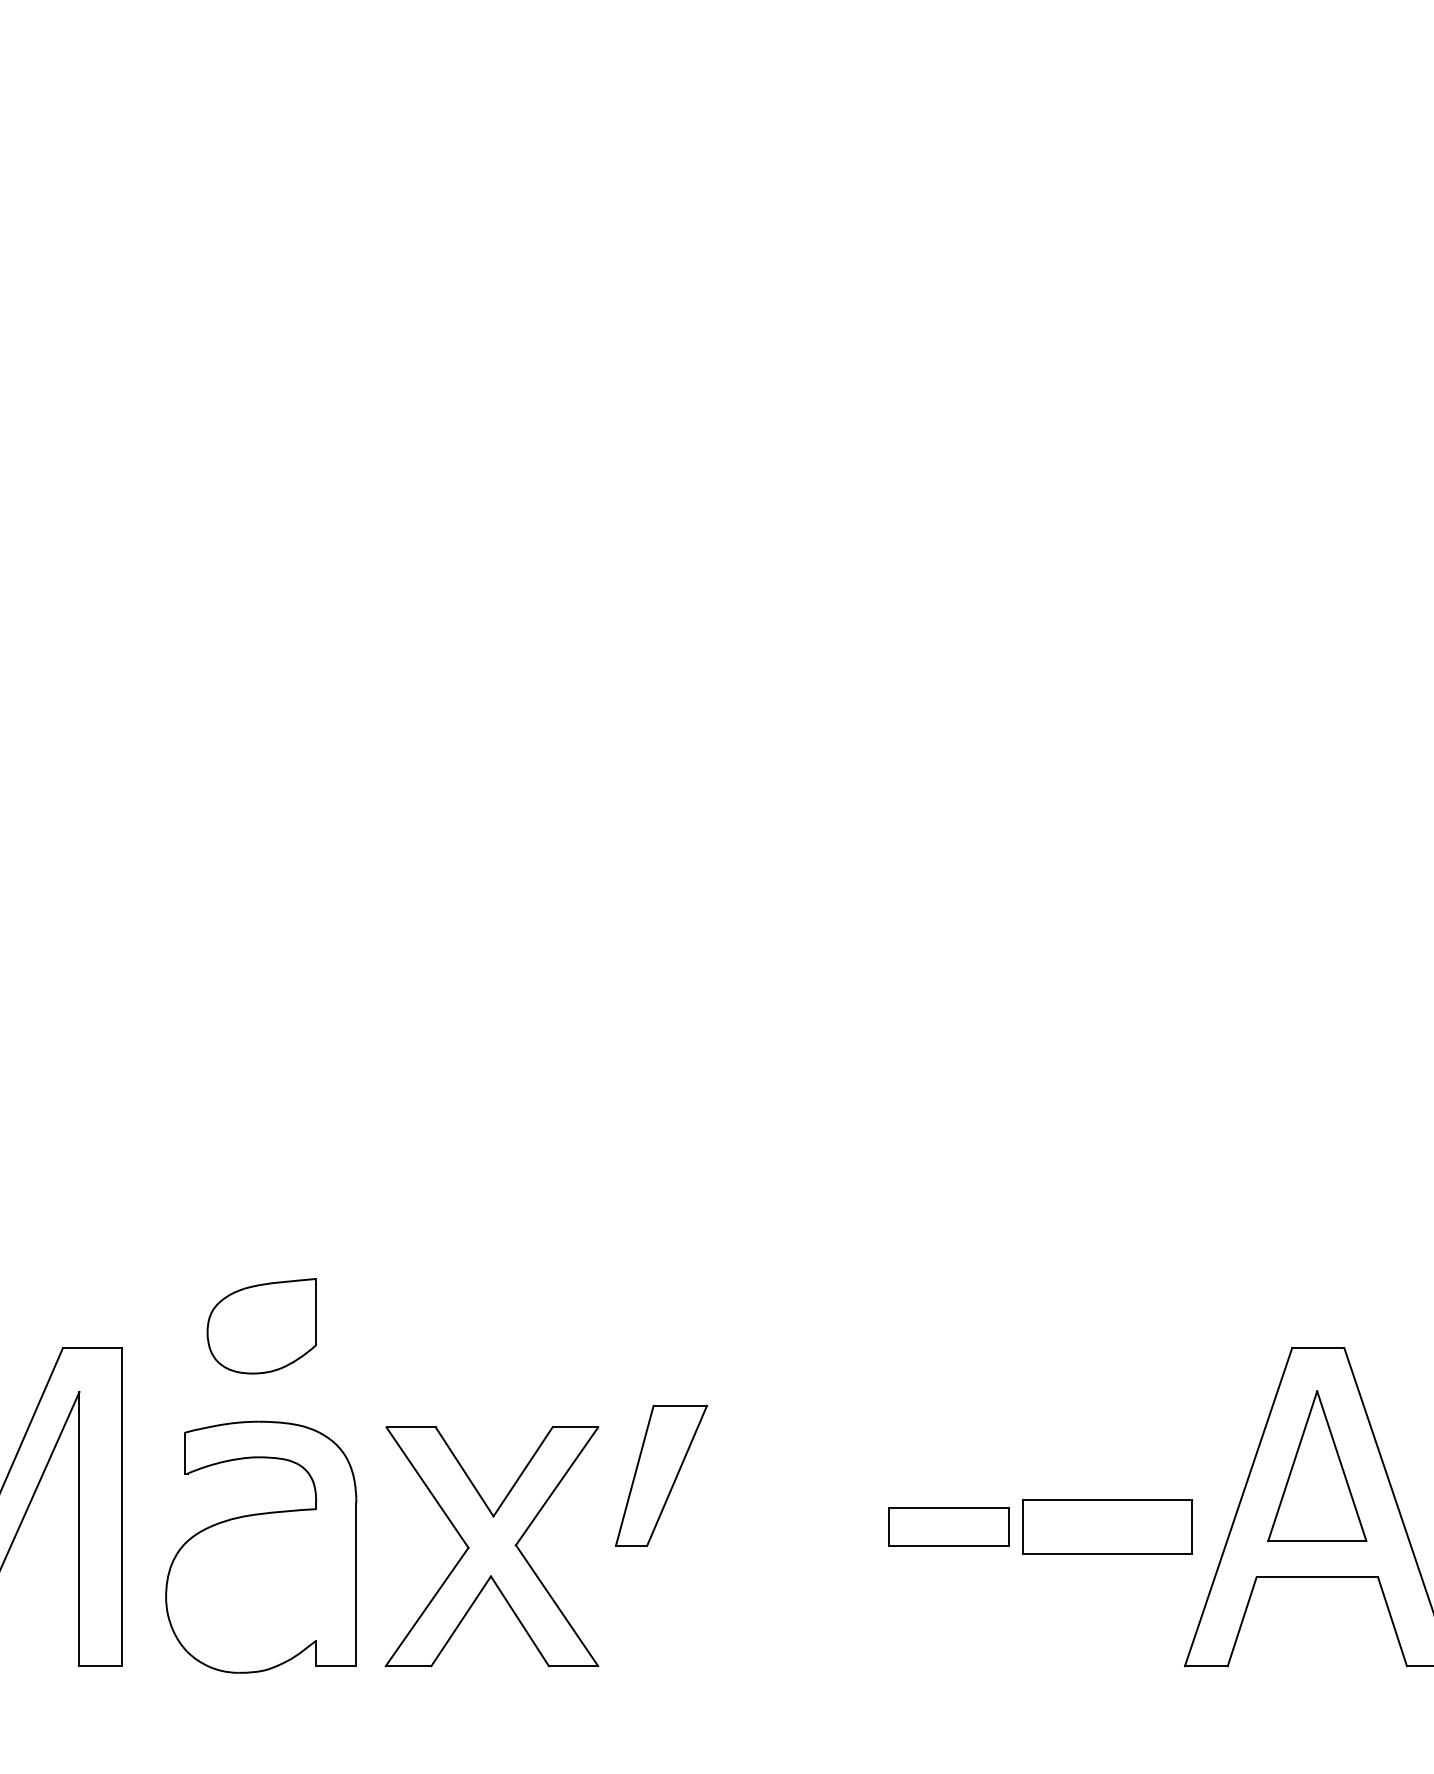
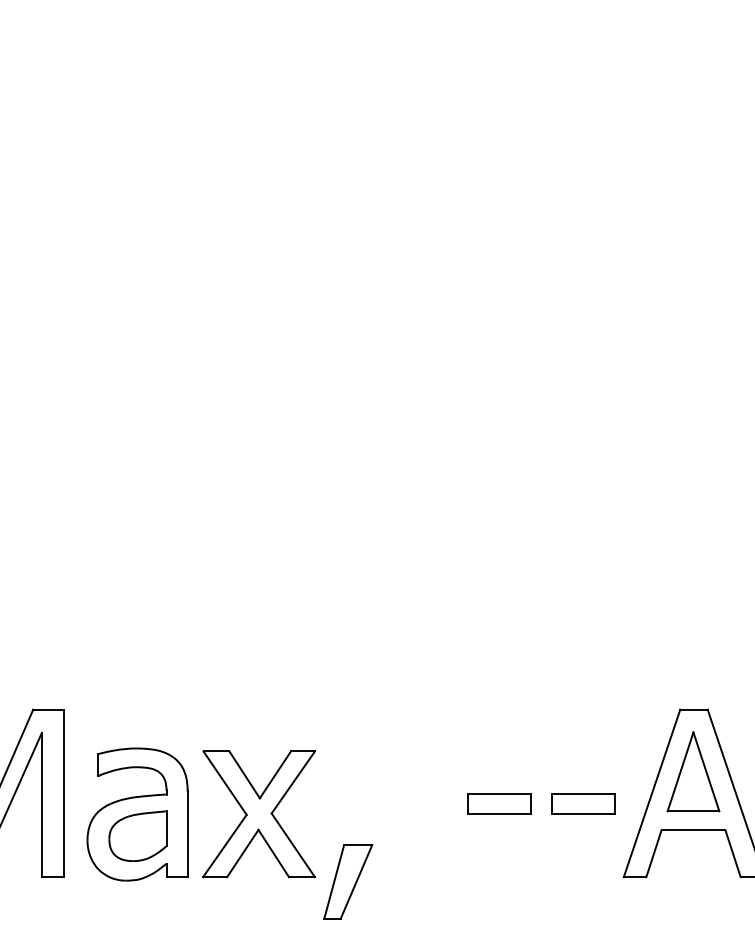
part: (261, 1324) -> (137, 835), moved
part: (661, 1474) -> (348, 881), moved
part: (1108, 1526) -> (583, 803), size x0.71

